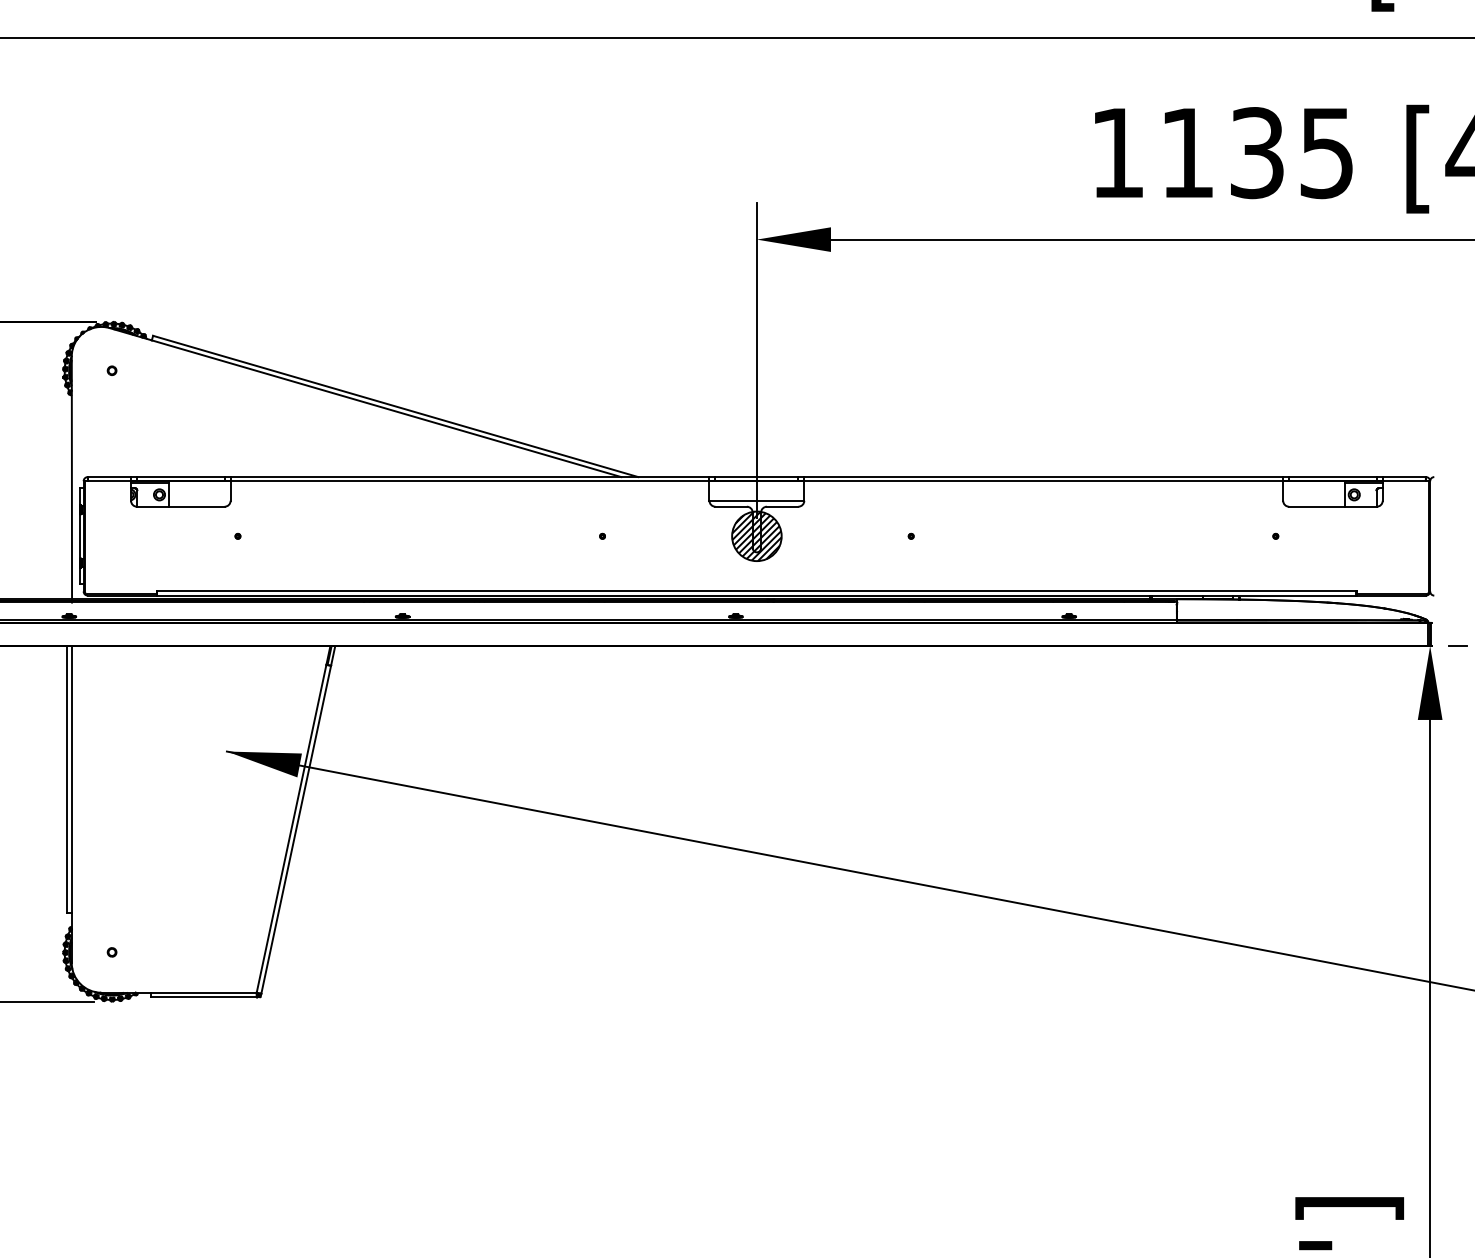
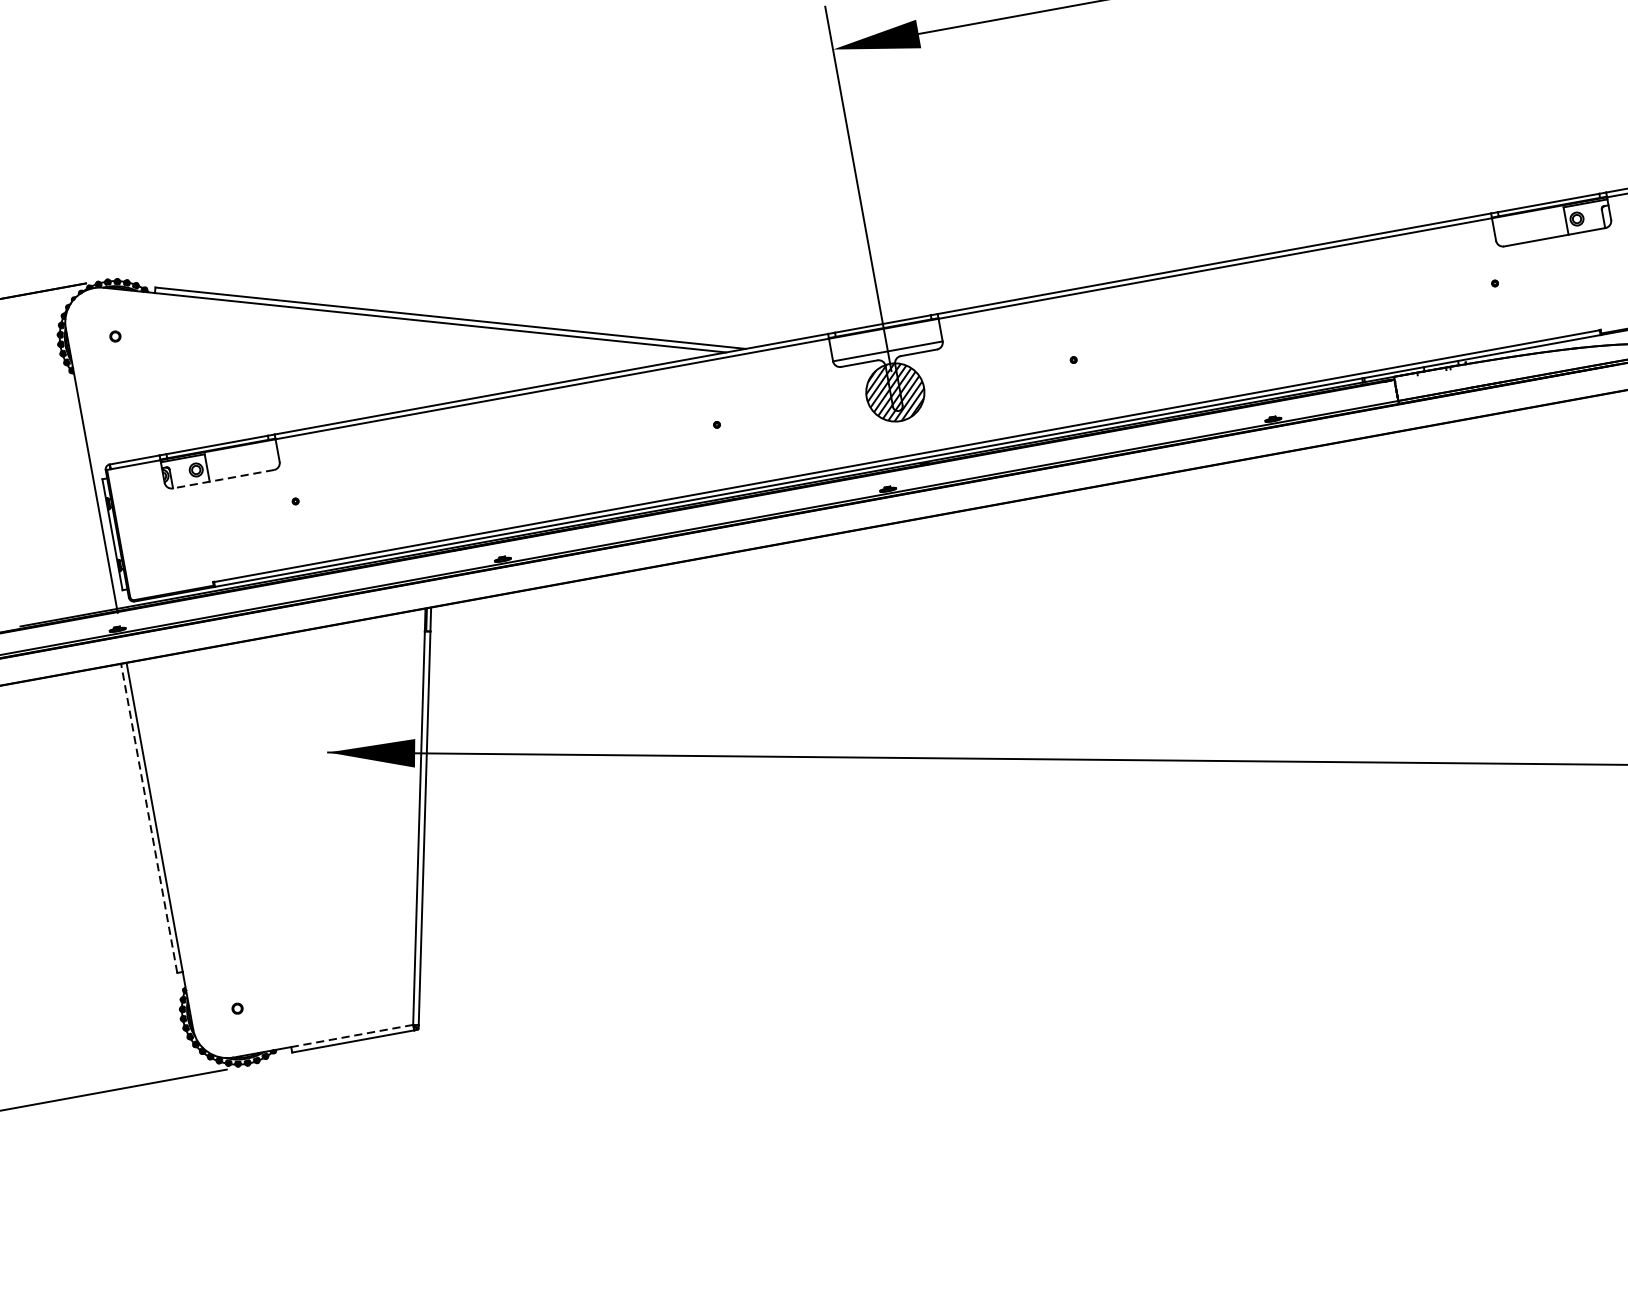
line: (180, 506) -> (222, 479), solid -> dashed
line: (67, 779) -> (149, 818), solid -> dashed
line: (203, 992) -> (351, 1035), solid -> dashed

